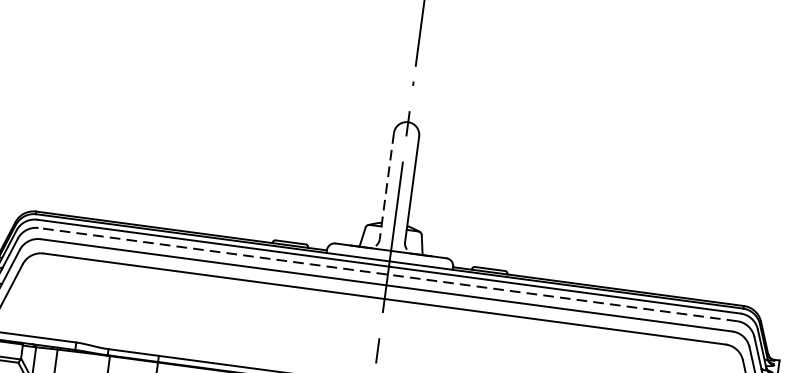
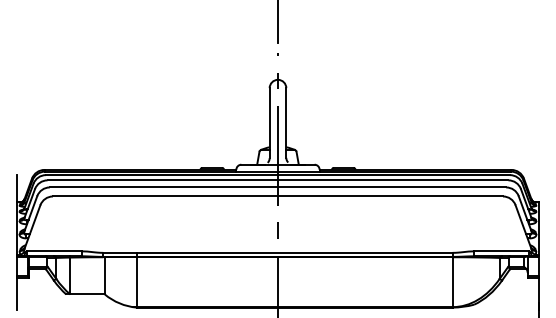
line: (386, 186) -> (269, 123), dashed -> solid
line: (387, 274) -> (277, 180), dashed -> solid

